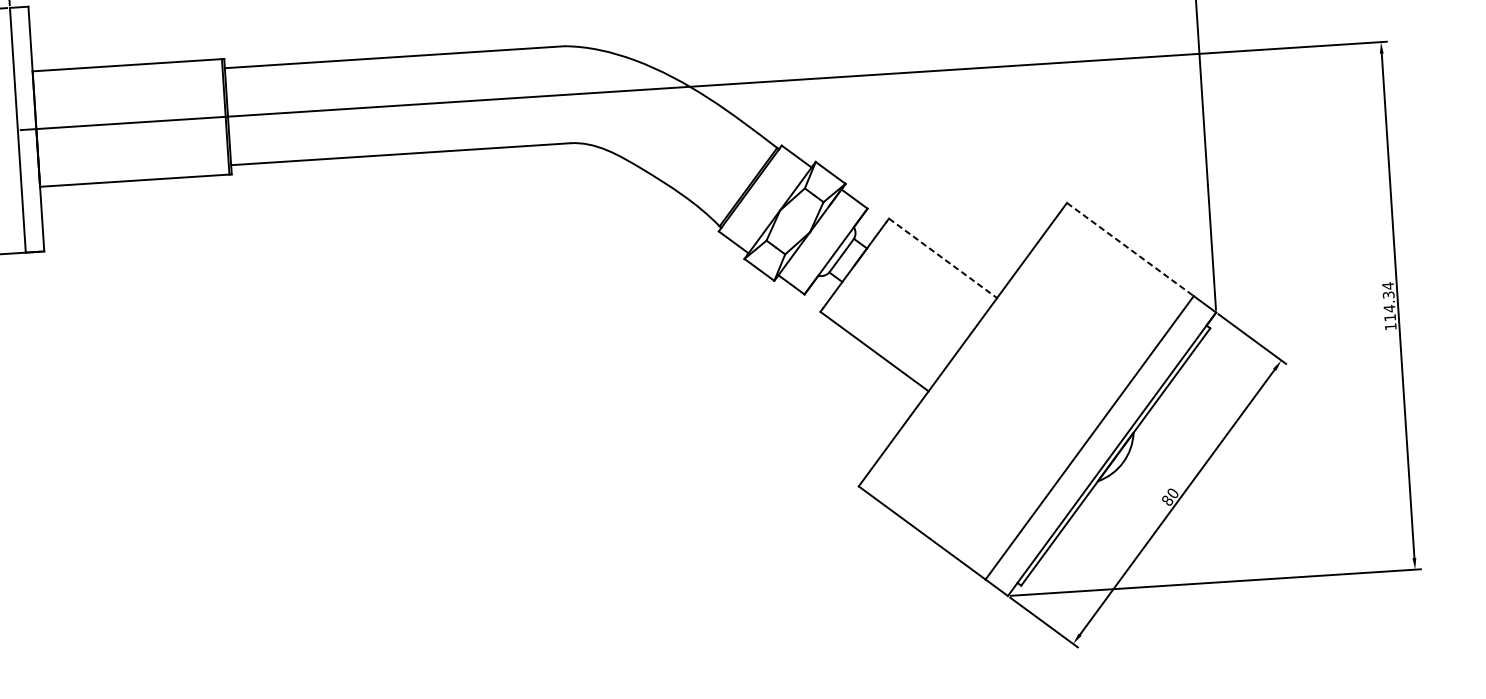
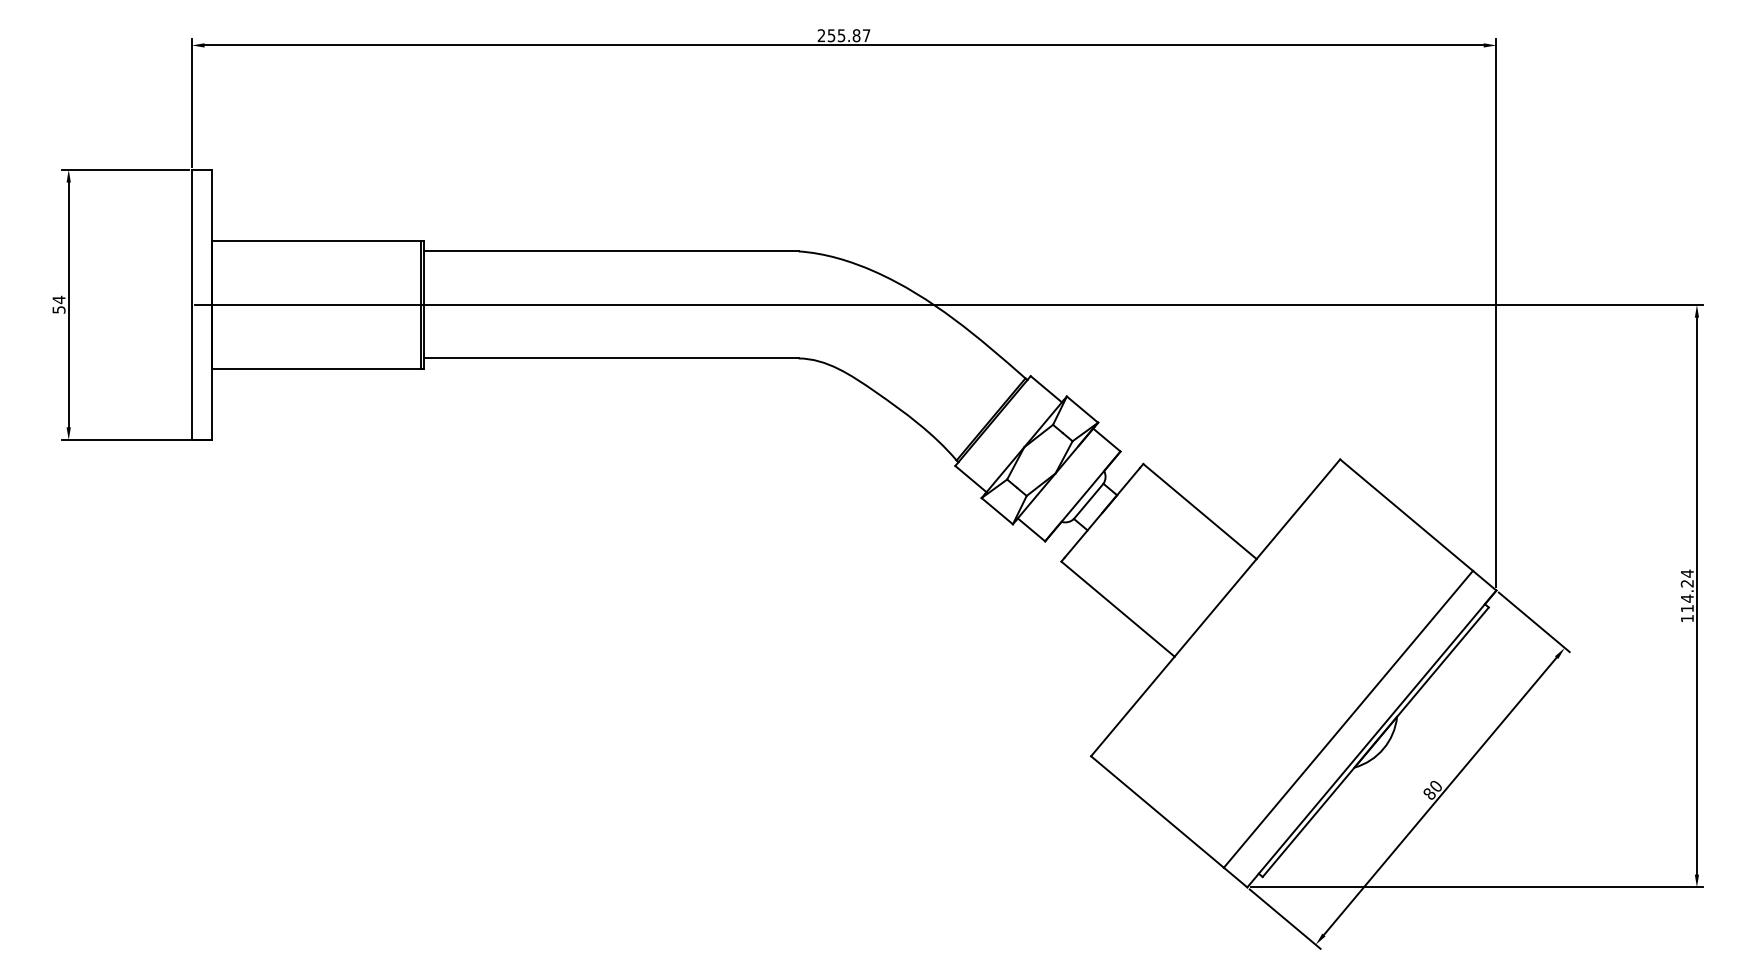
line: (1130, 249) -> (1406, 515), dashed -> solid
line: (942, 258) -> (1199, 511), dashed -> solid
text: (1388, 294) -> (1687, 583), 114.34 -> 114.24

